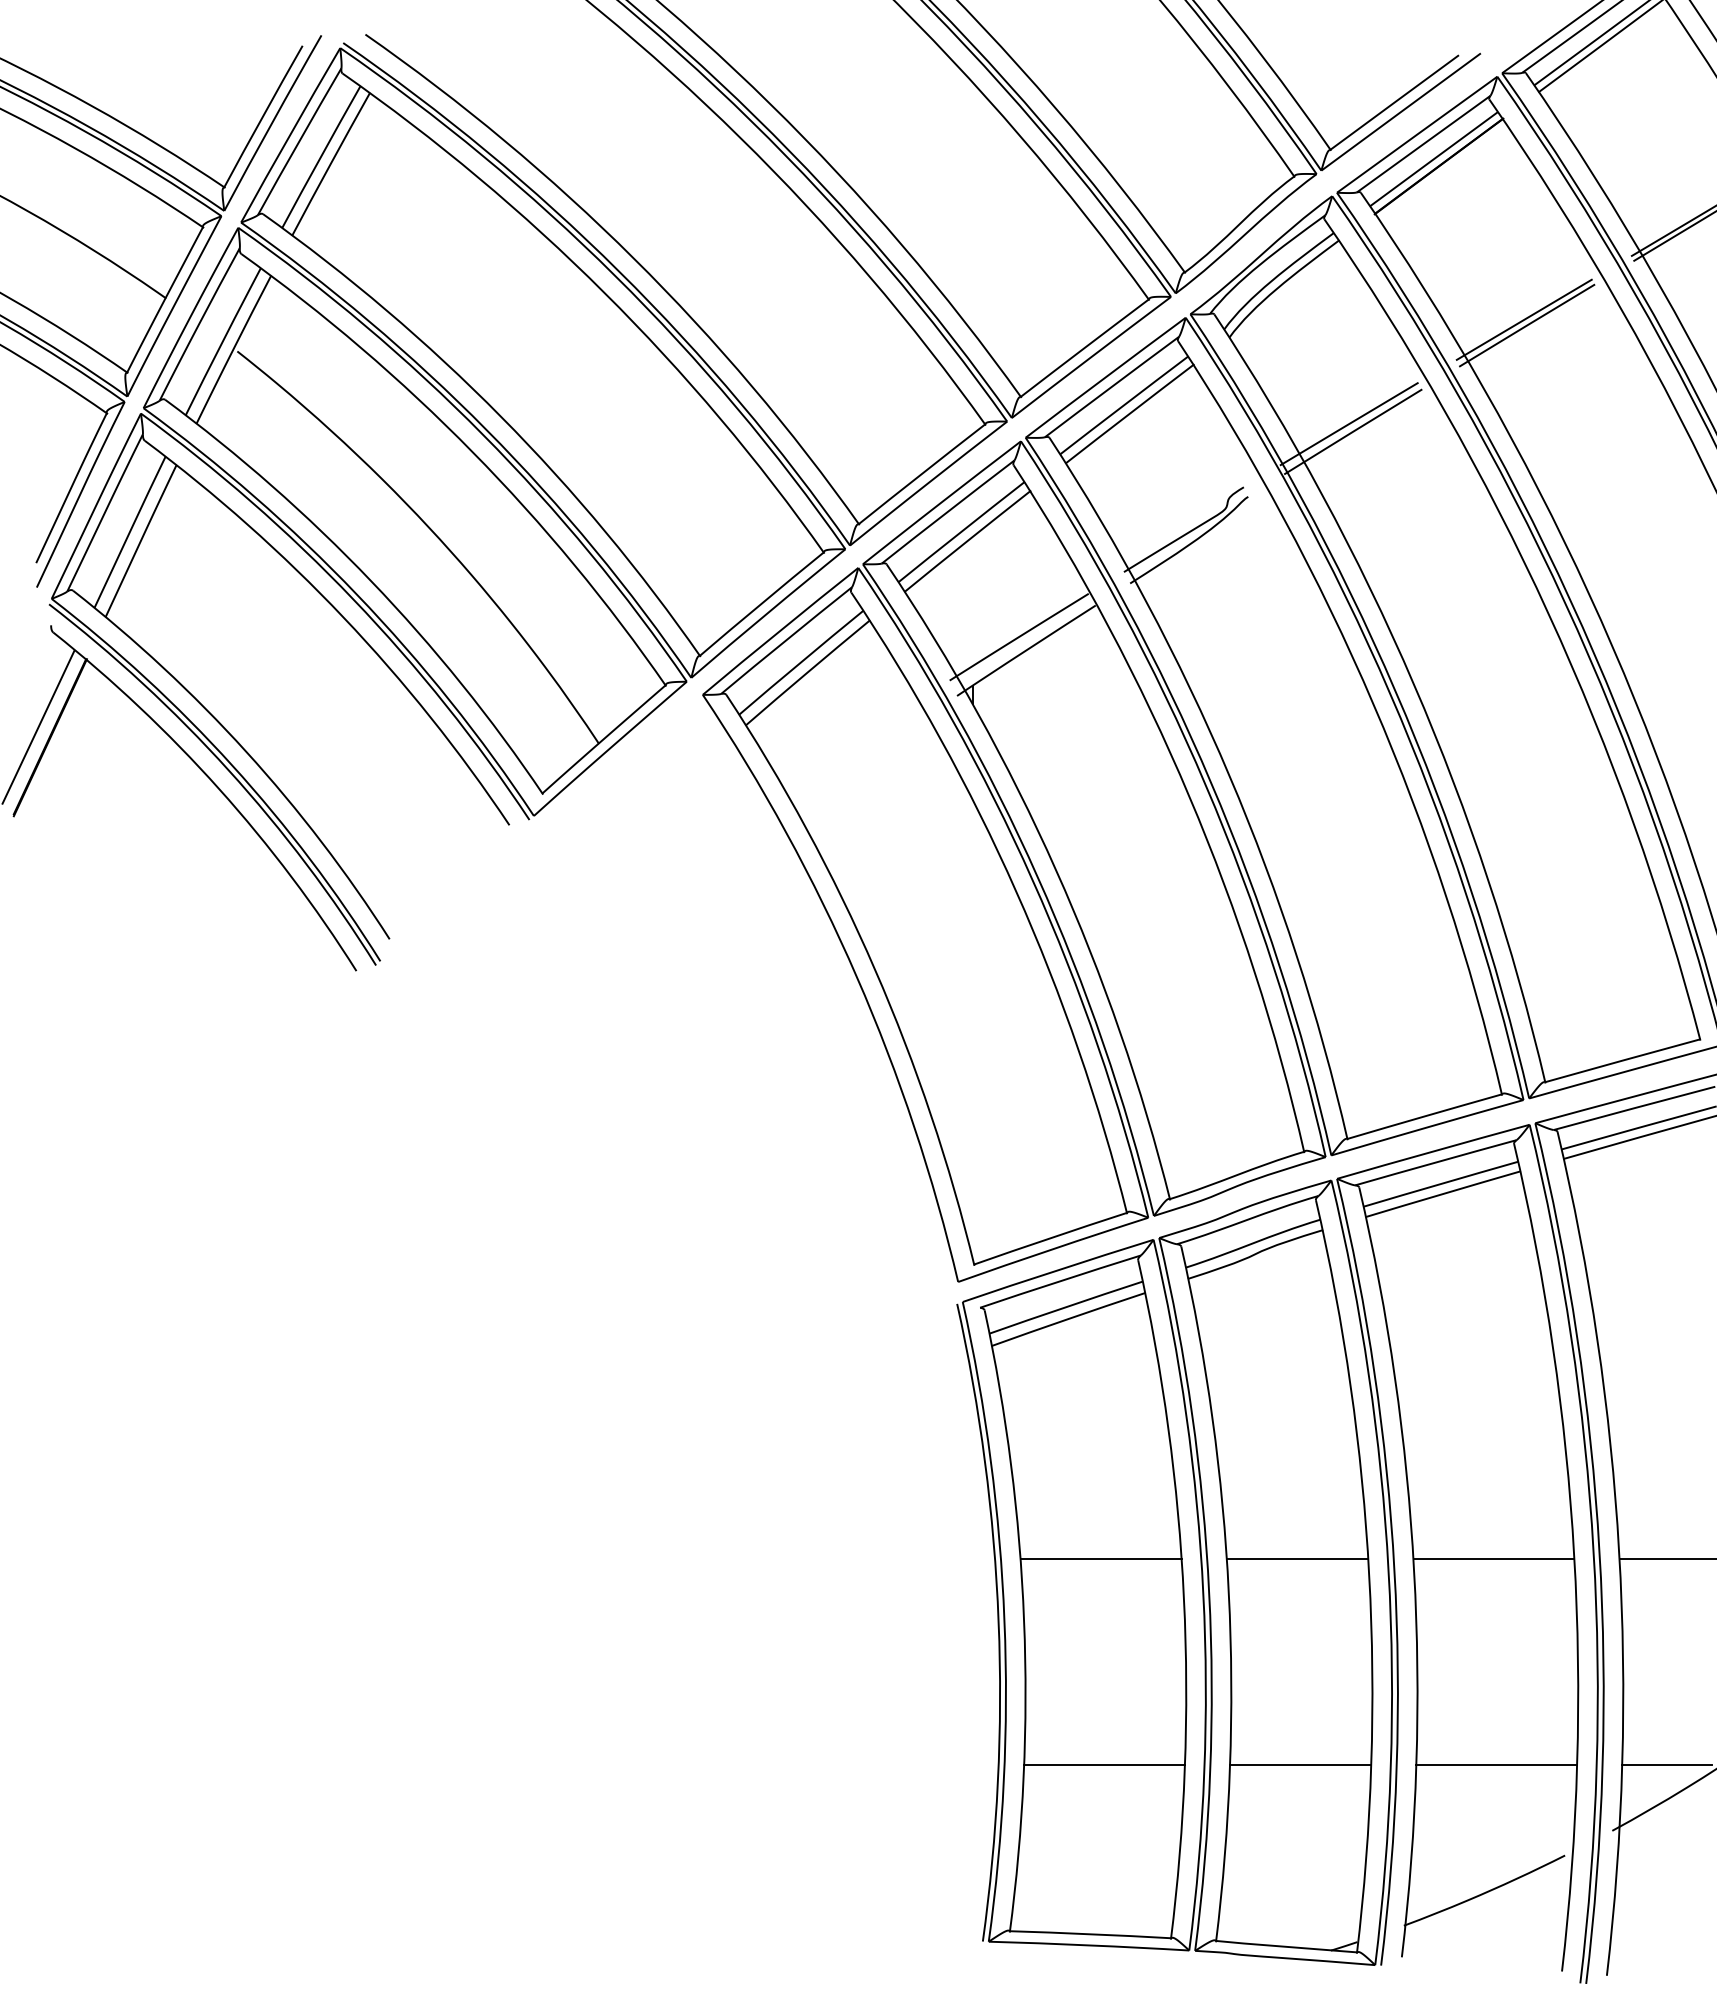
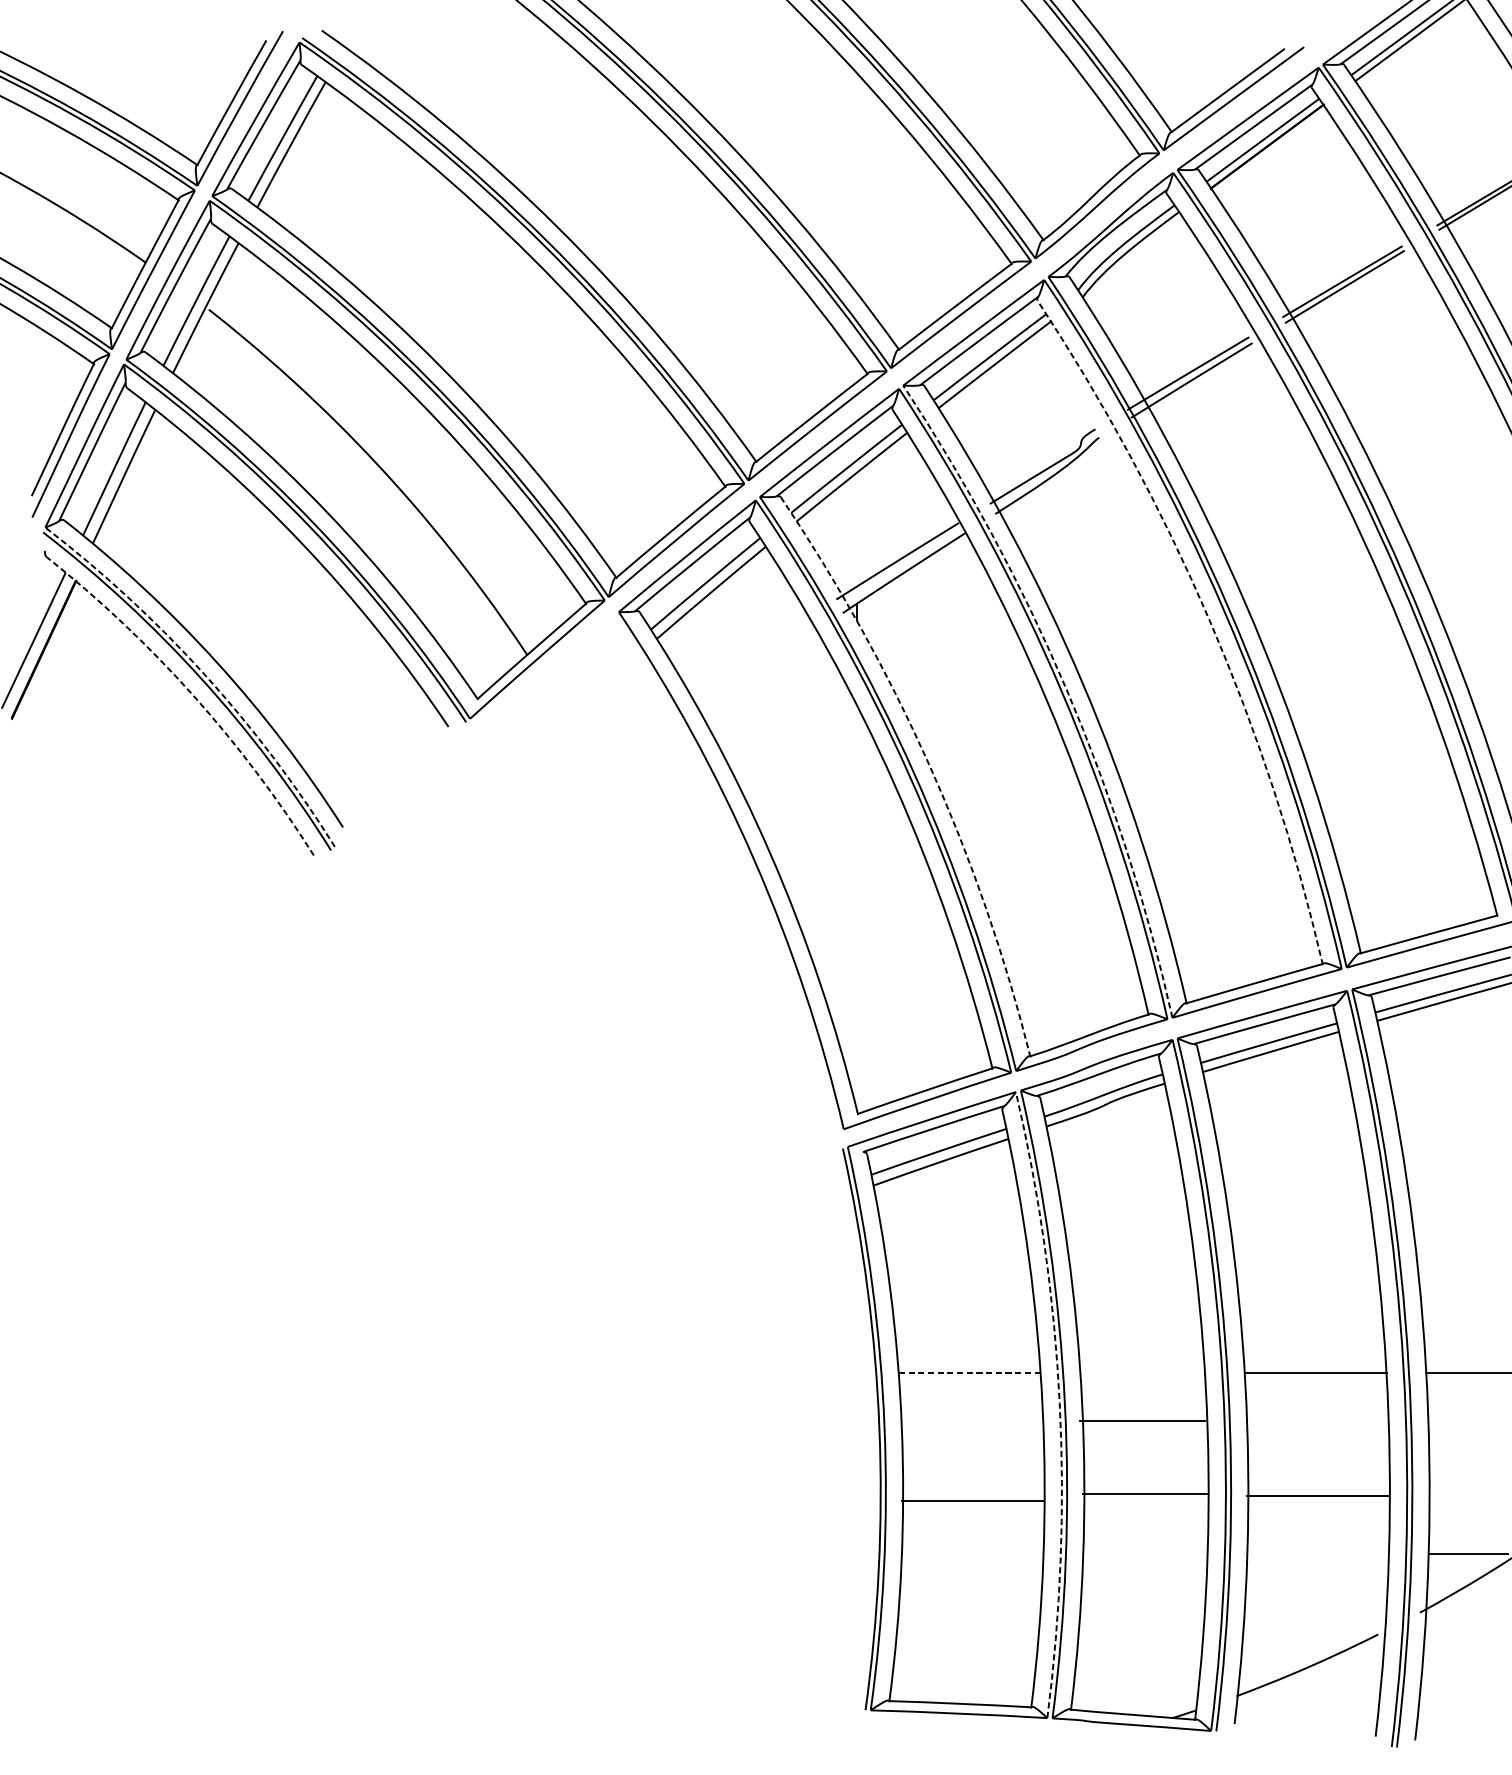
arc: (1373, 704) -> (1209, 620), solid -> dashed
arc: (232, 765) -> (204, 674), solid -> dashed
arc: (1211, 782) -> (1066, 689), solid -> dashed
arc: (219, 788) -> (193, 694), solid -> dashed
arc: (1056, 870) -> (930, 766), solid -> dashed
line: (1101, 1558) -> (970, 1372), solid -> dashed
line: (1297, 1558) -> (1142, 1420), moved
arc: (1203, 1593) -> (1059, 1403), solid -> dashed
line: (1104, 1764) -> (972, 1501), moved
line: (1300, 1764) -> (1145, 1494), moved
line: (1496, 1764) -> (1317, 1496), moved

